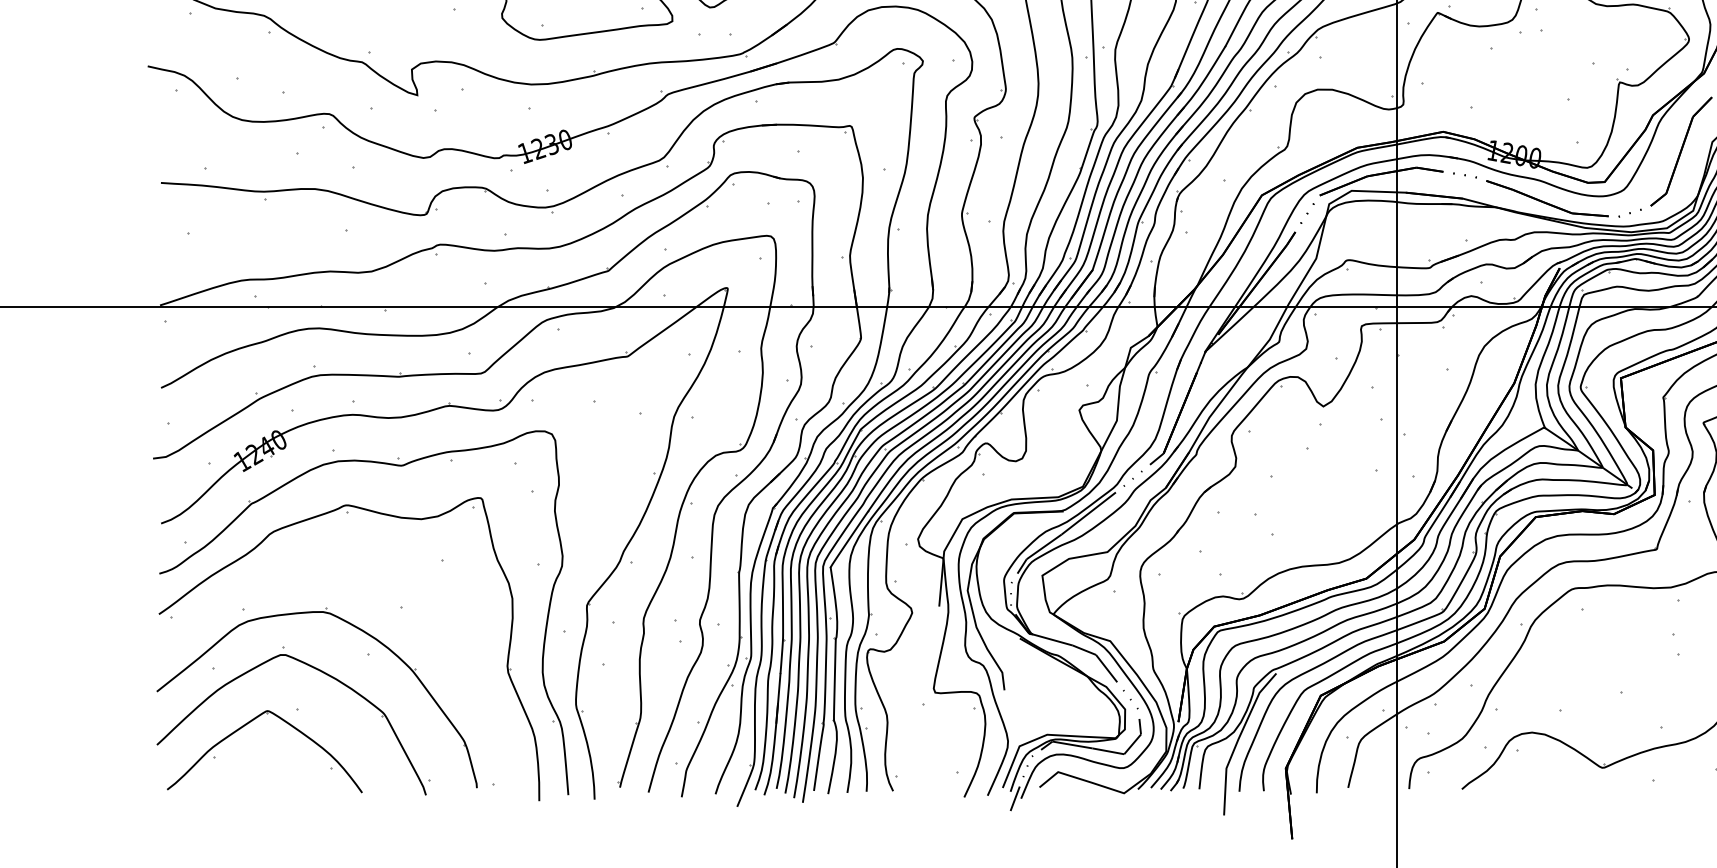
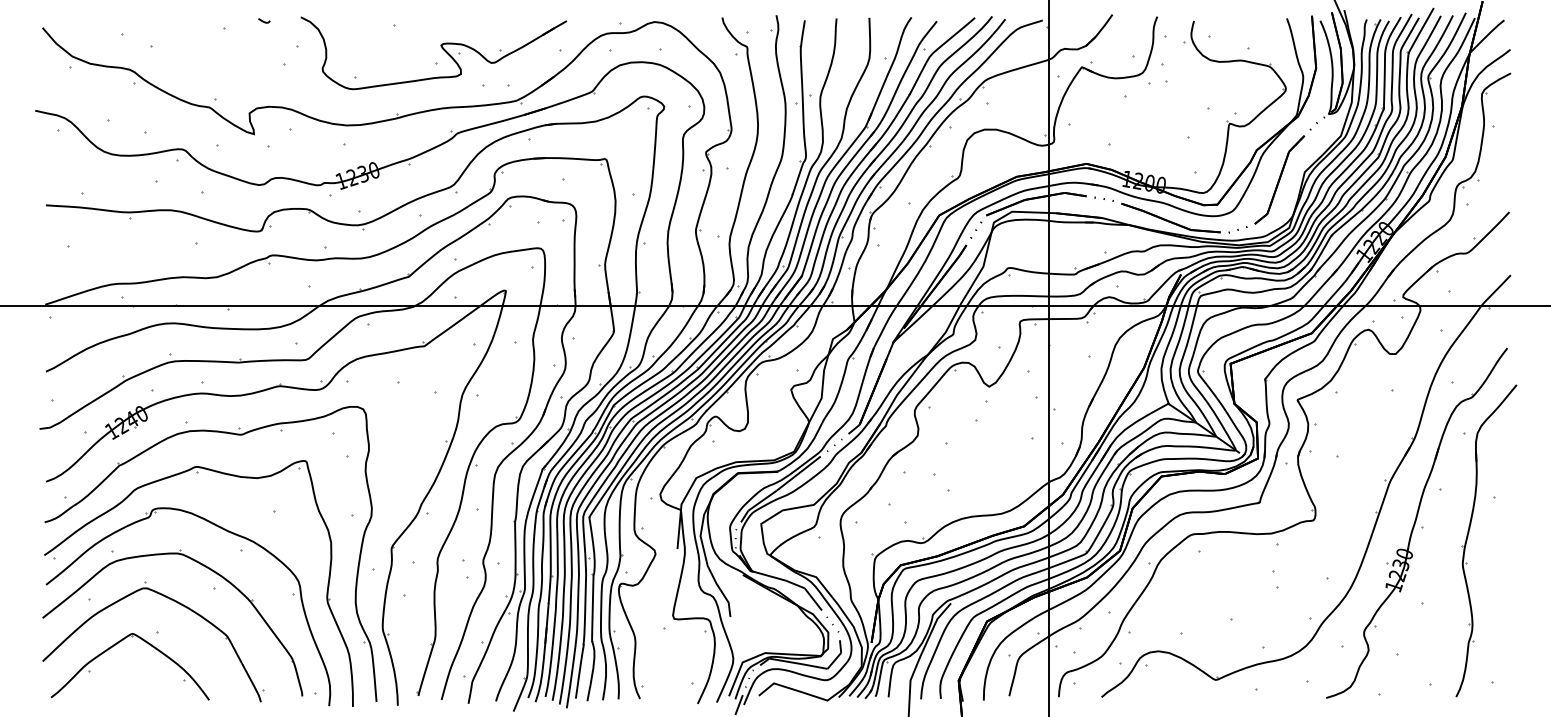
part: (383, 584) -> (226, 531), added

